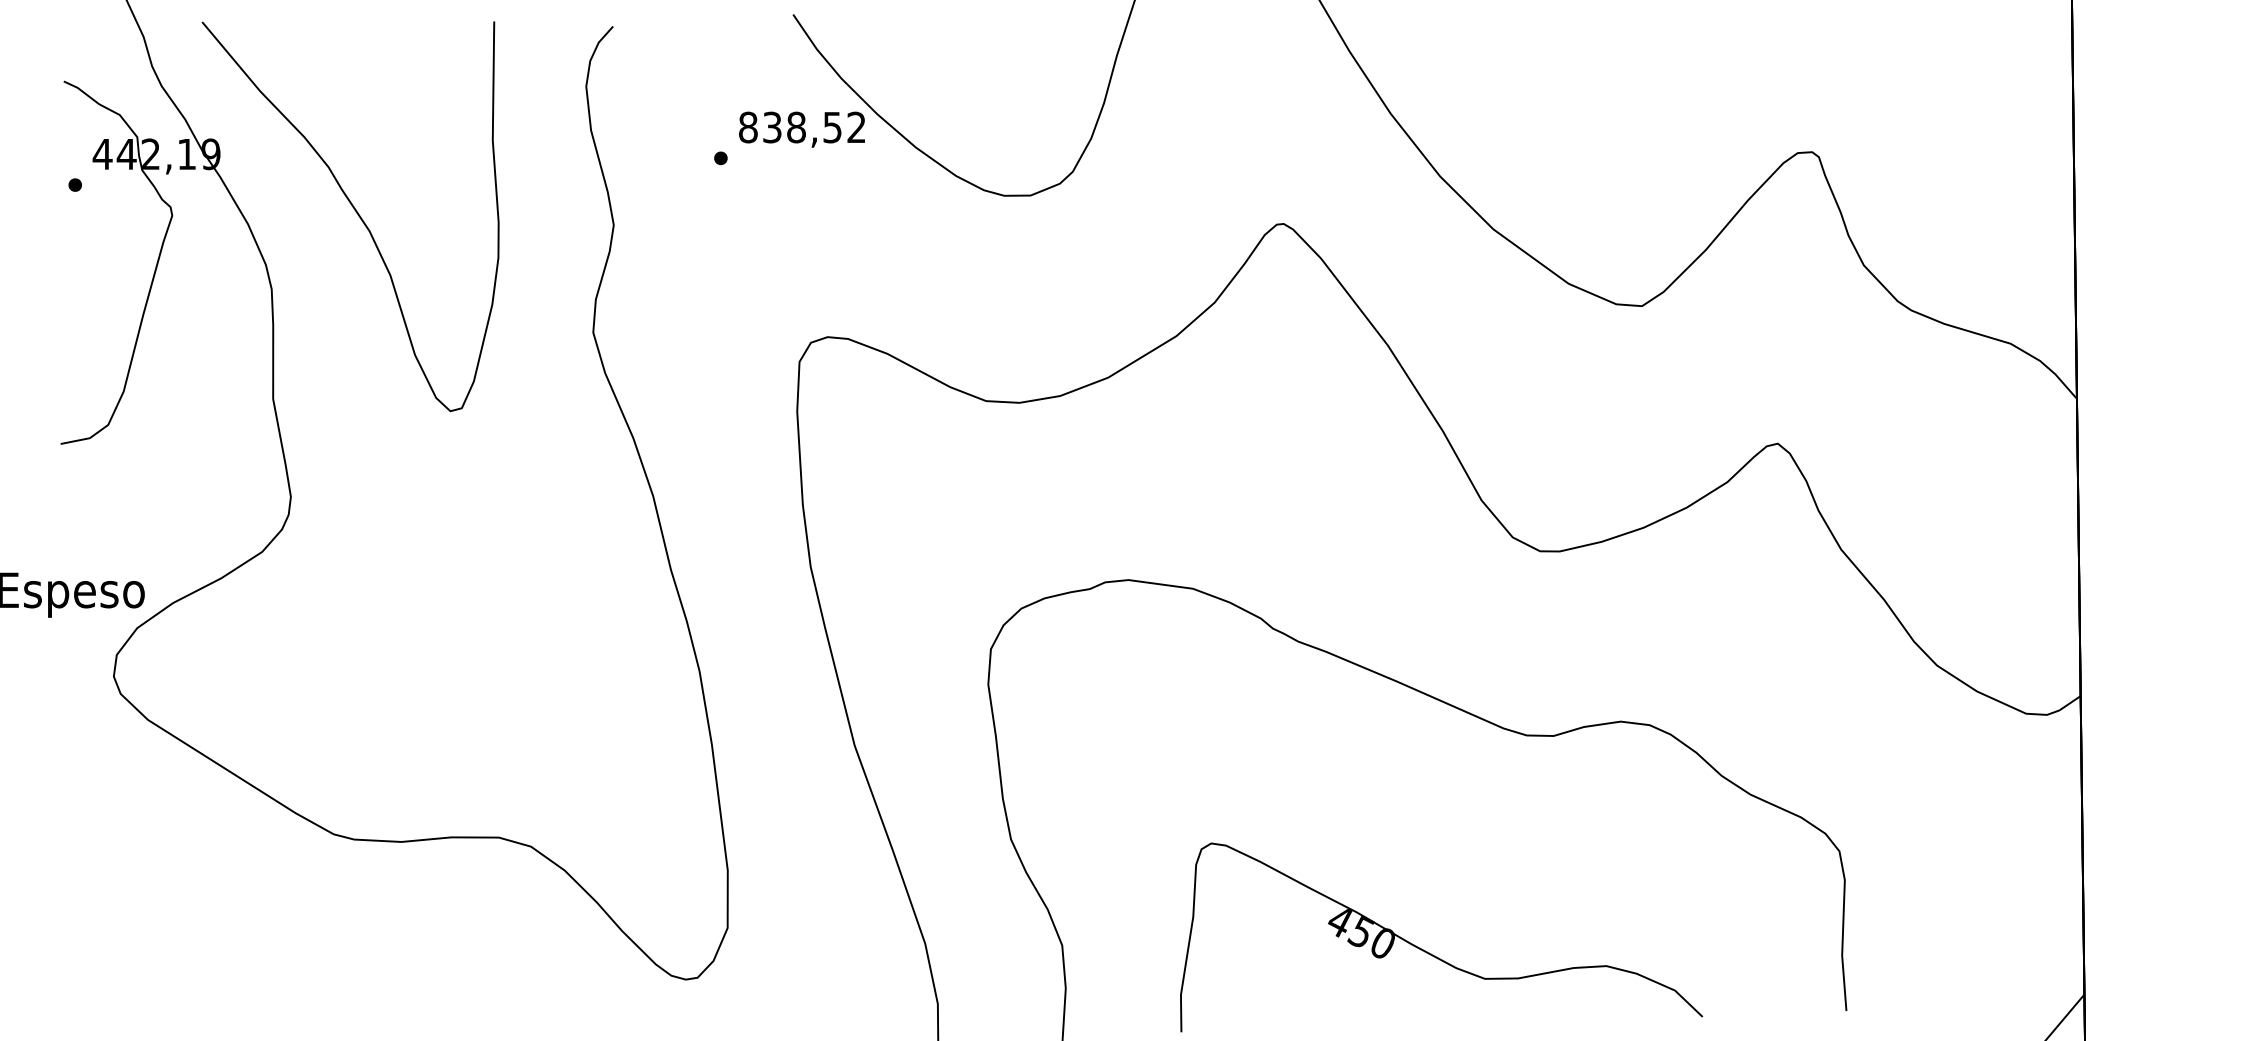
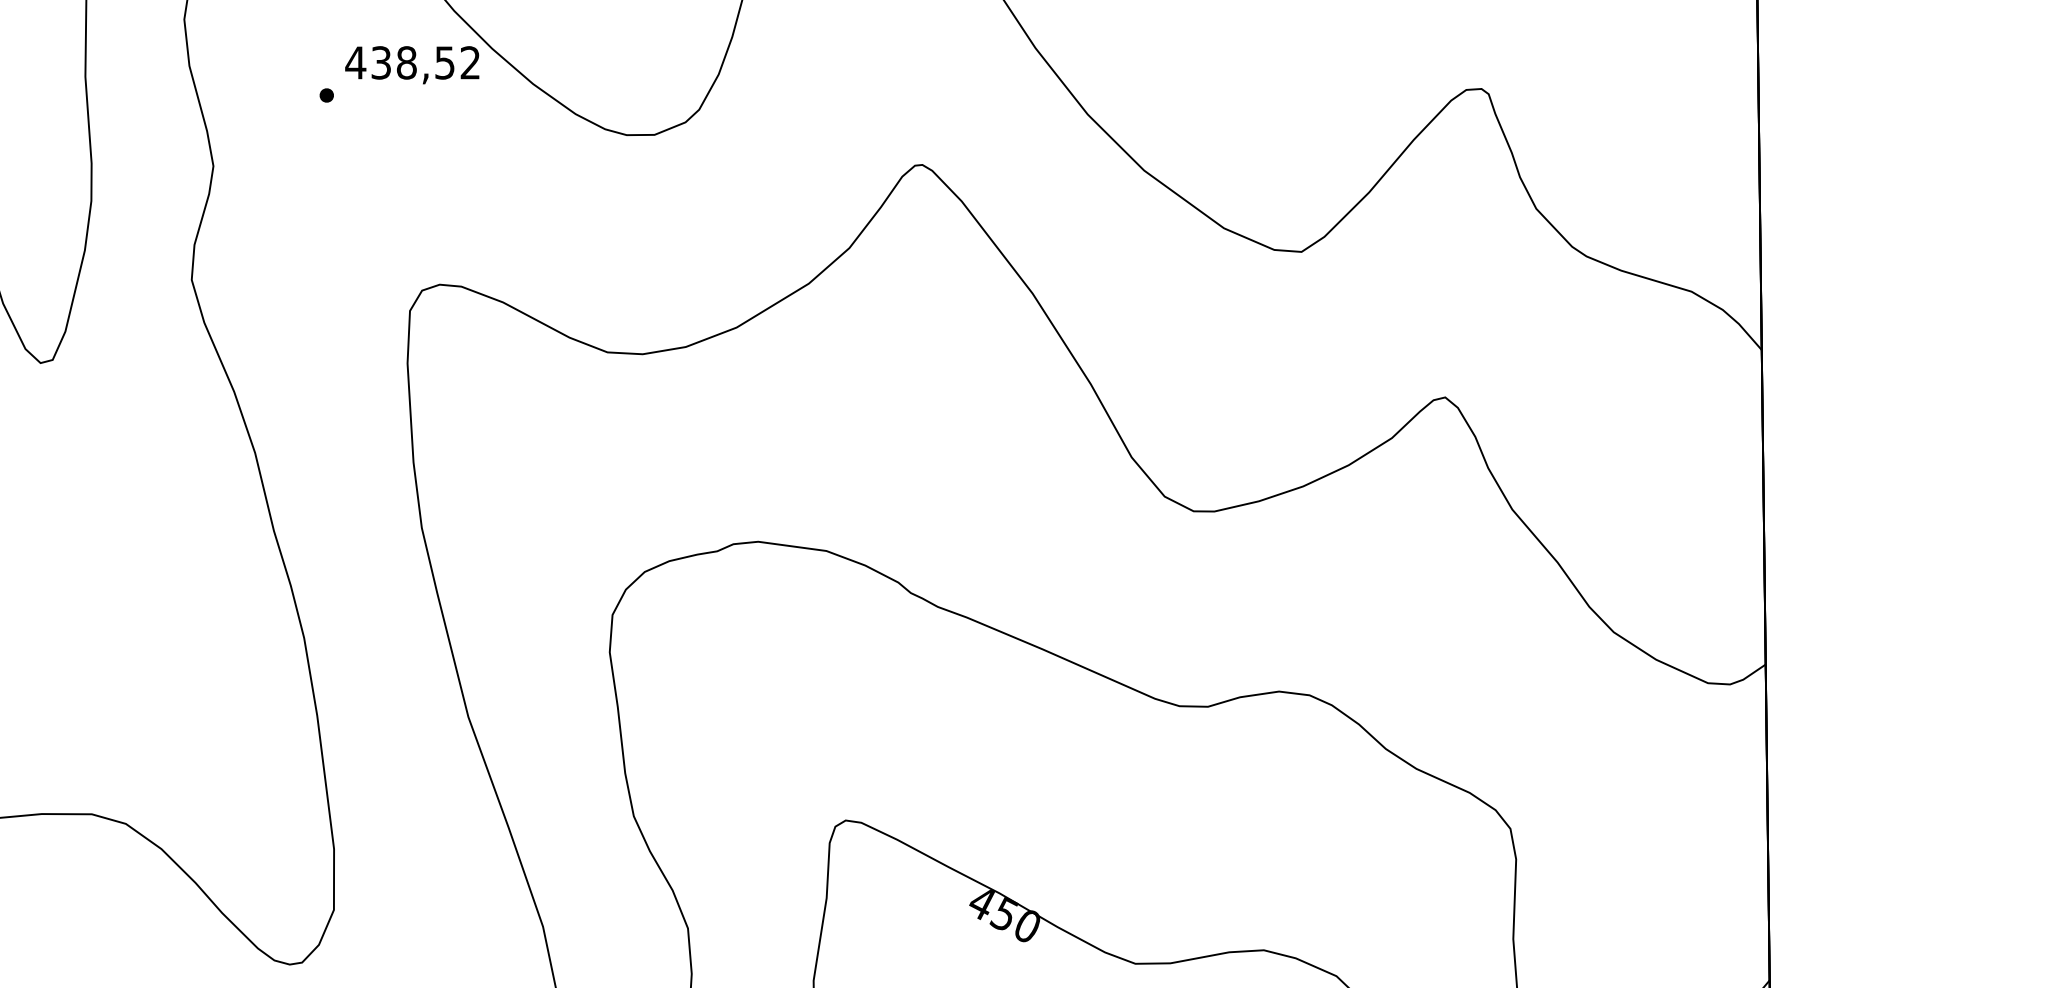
text: (748, 127) -> (356, 62), 838,52 -> 438,52

